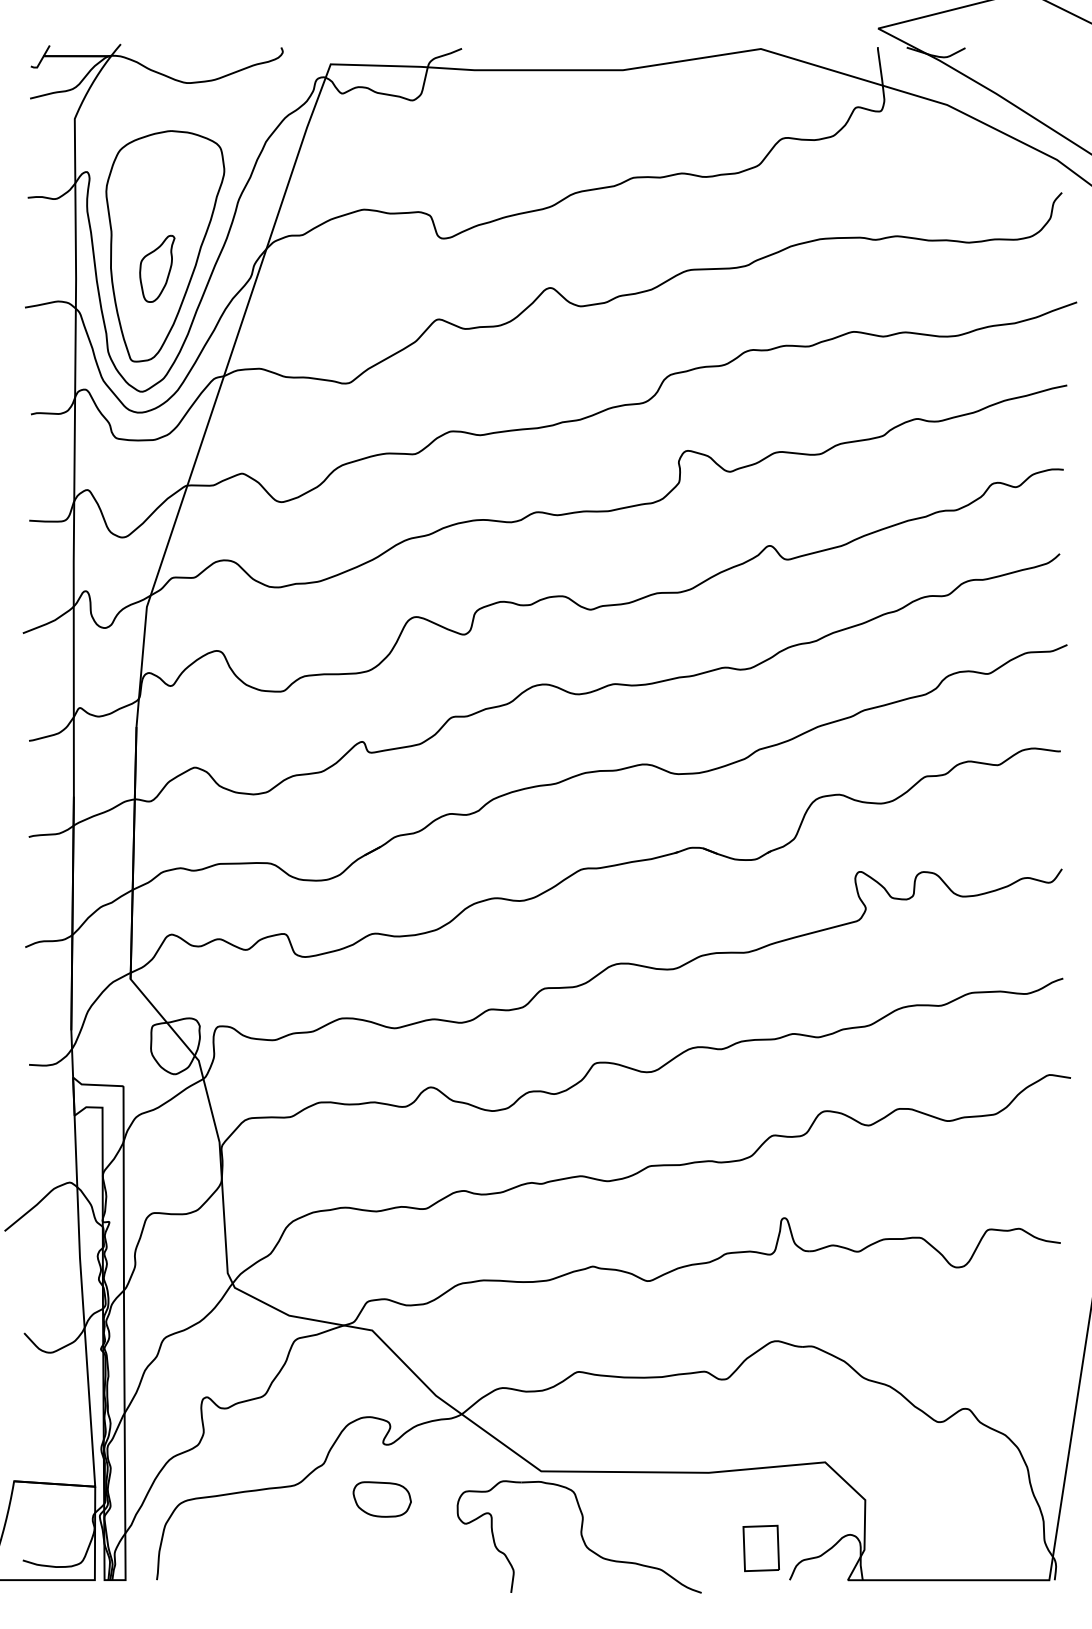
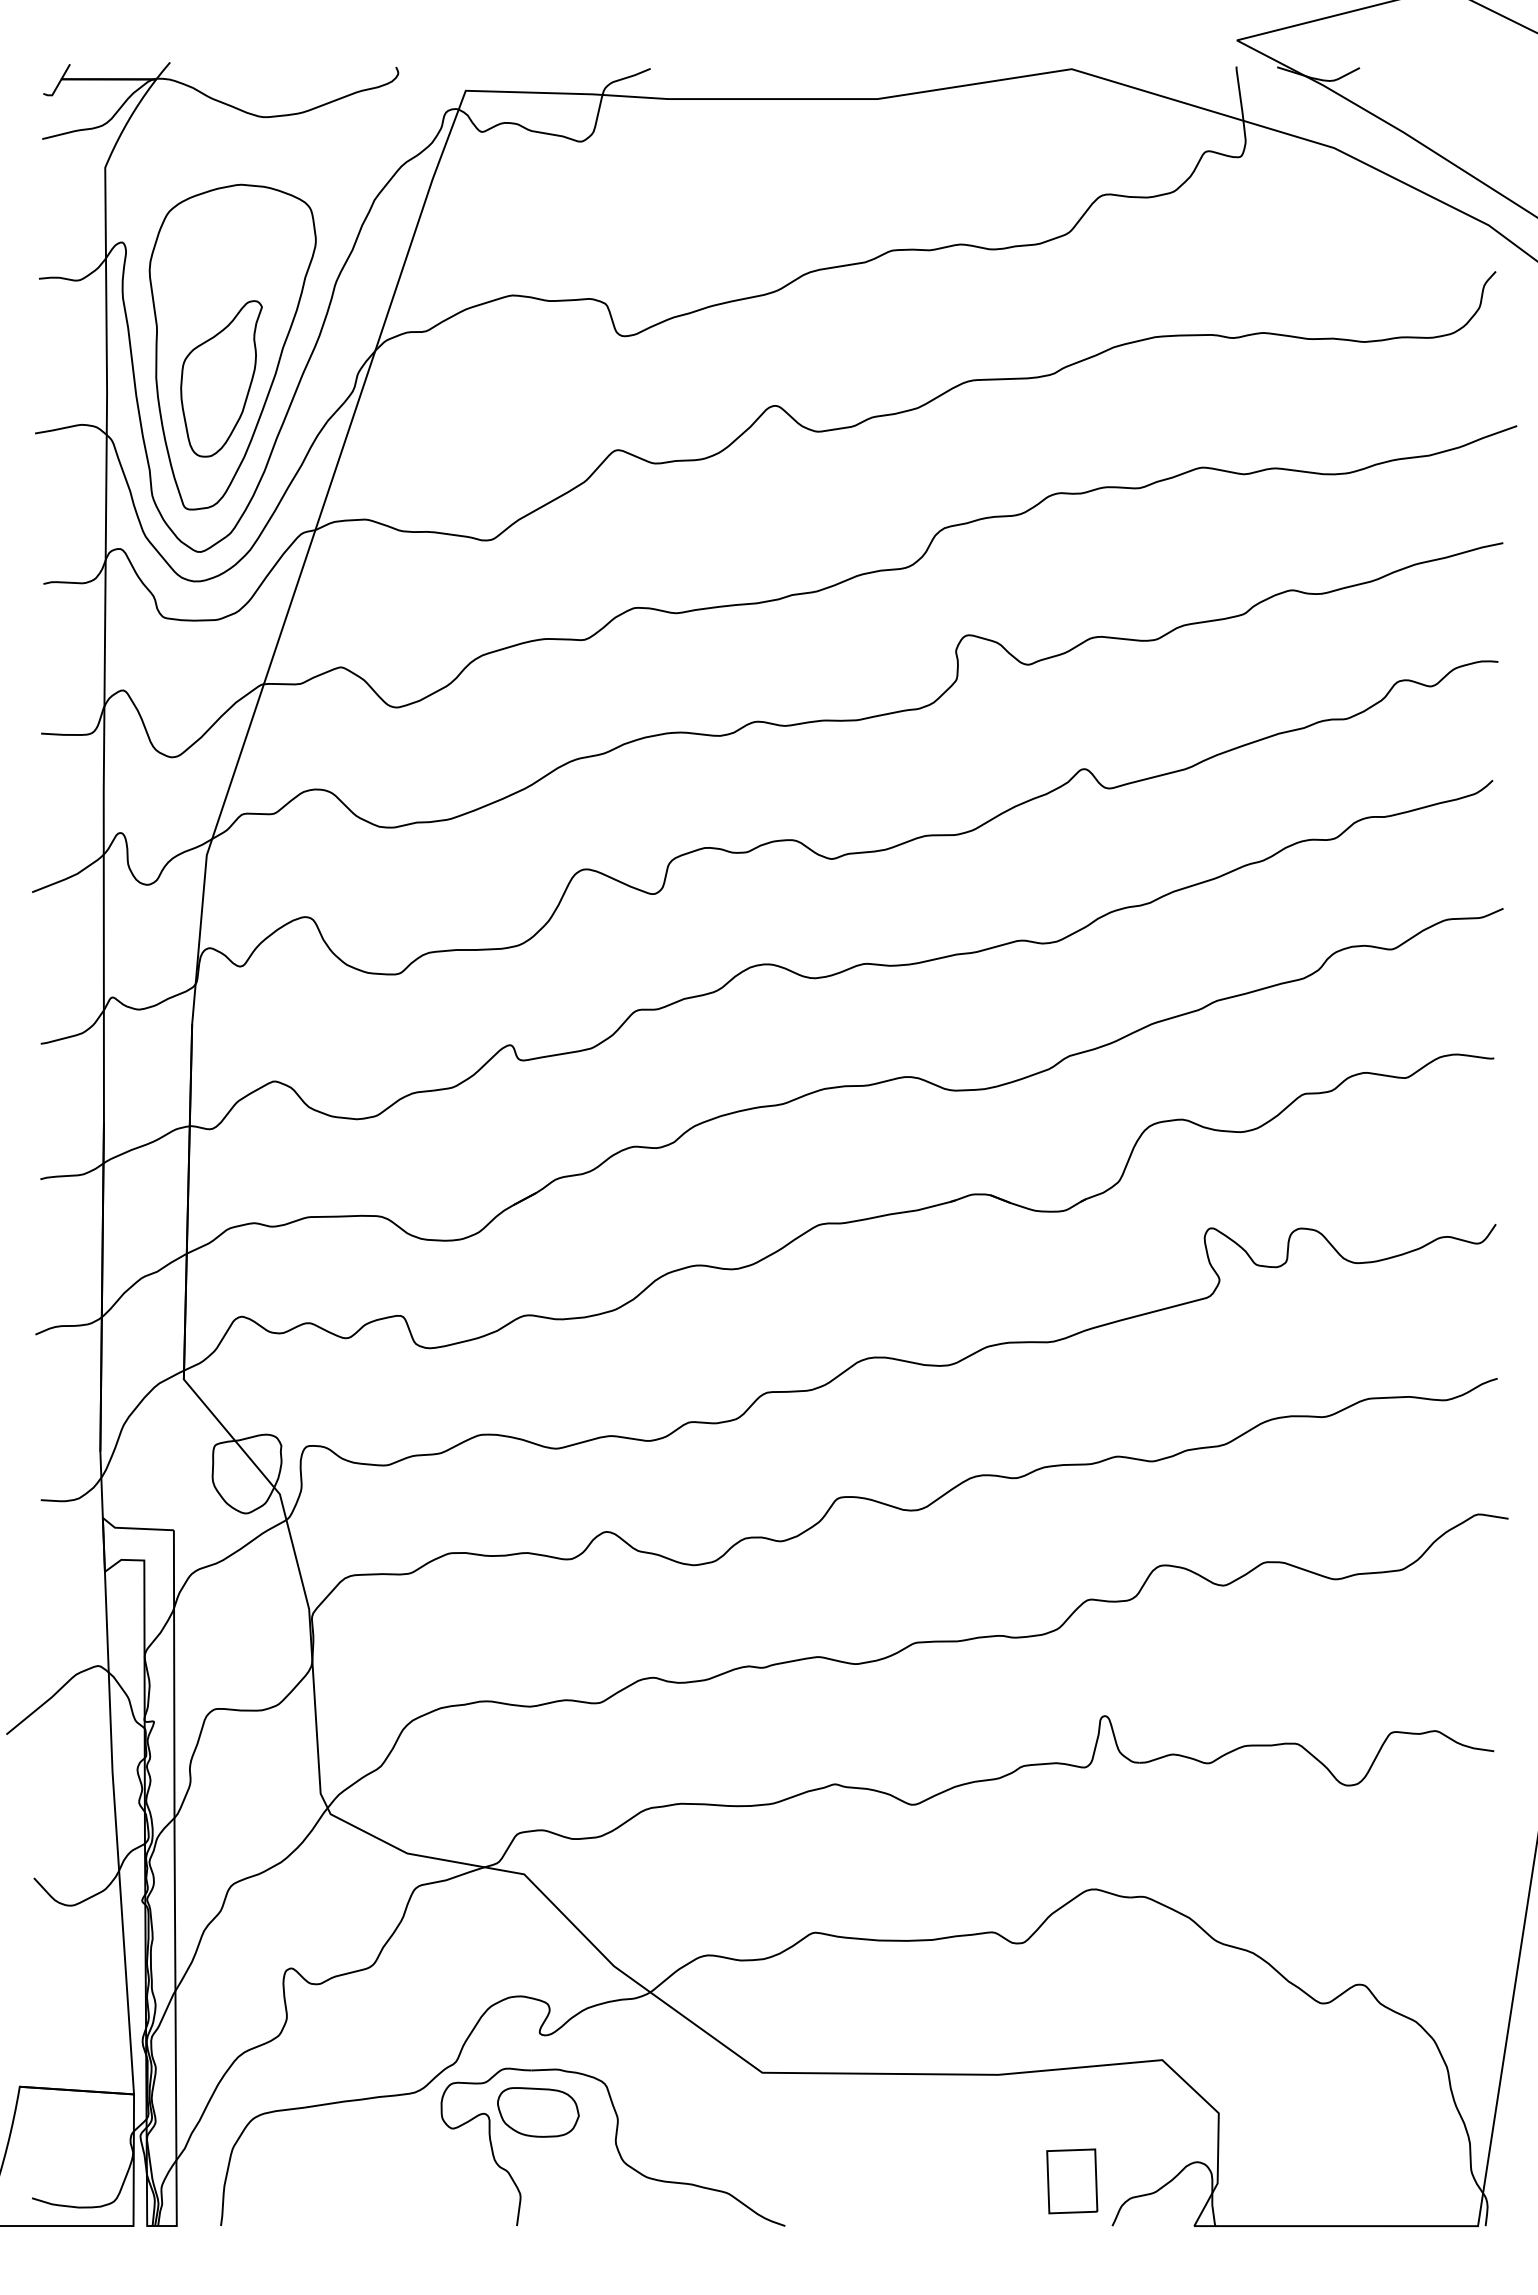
part: (157, 268) -> (221, 378), size x1.67
part: (579, 1536) -> (612, 2146), moved

